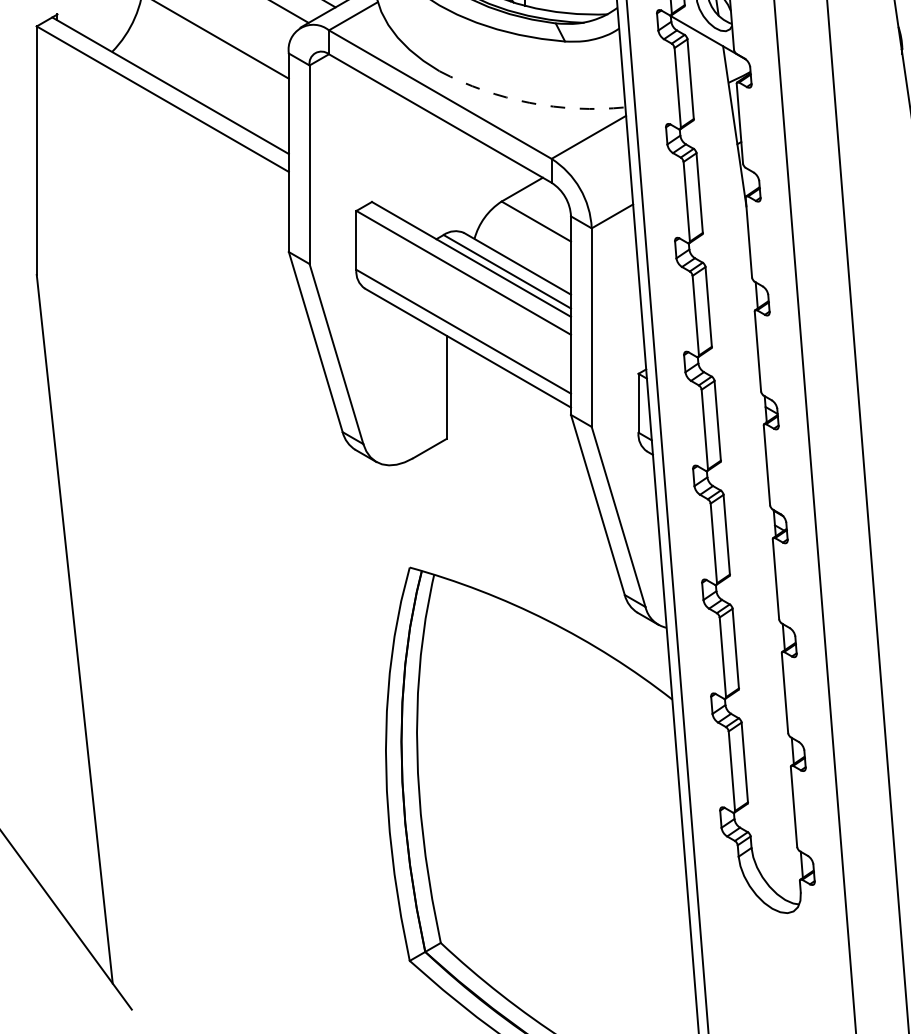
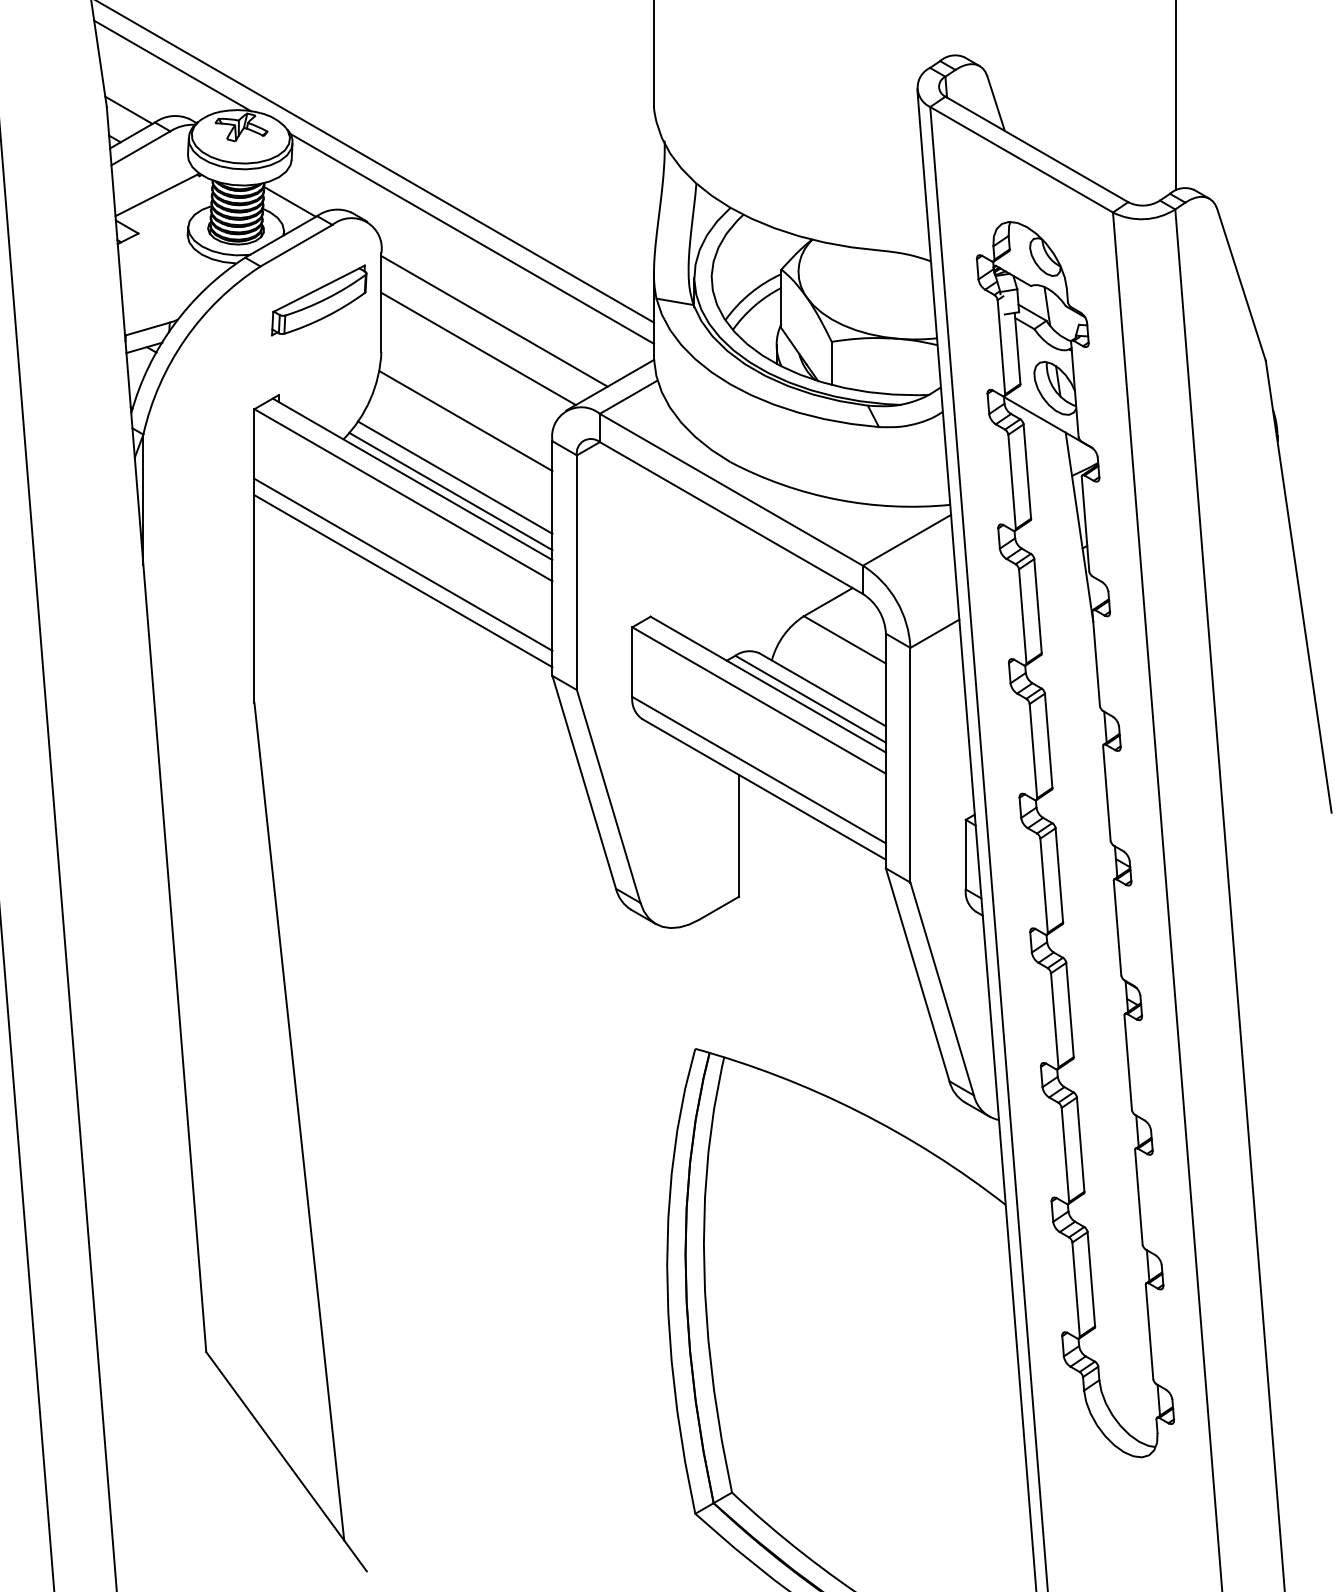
line: (206, 84) -> (454, 477), added
line: (202, 96) -> (450, 491), added
arc: (530, 102) -> (837, 499), dashed -> solid
line: (162, 157) -> (403, 564), added
line: (162, 172) -> (403, 581), added

